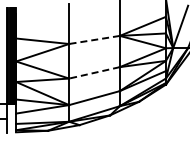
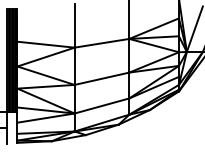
line: (94, 39) -> (101, 42), dashed -> solid
line: (94, 72) -> (101, 78), dashed -> solid

